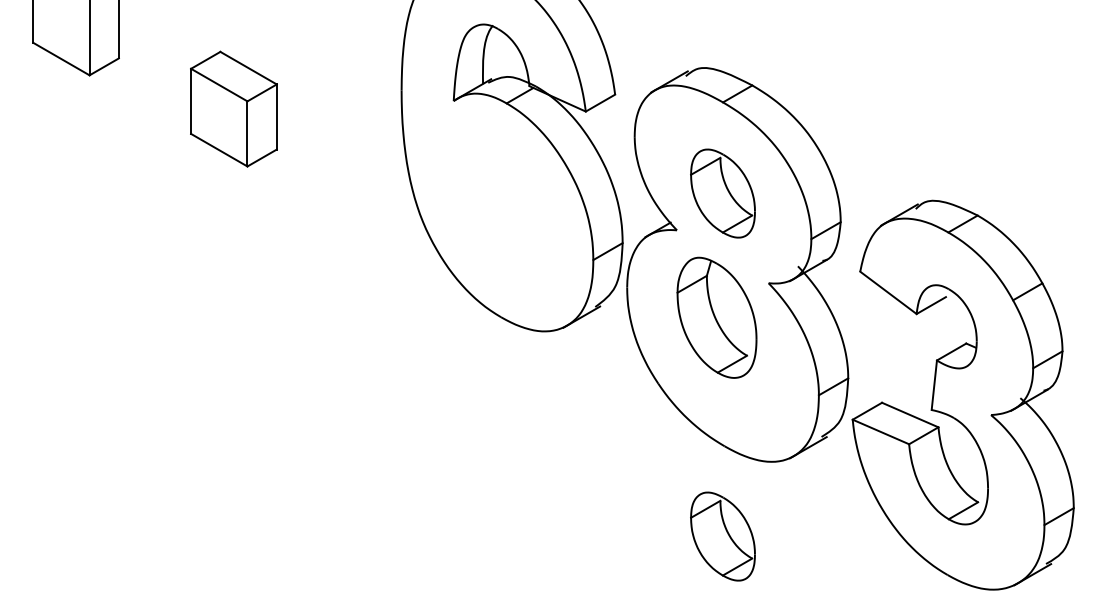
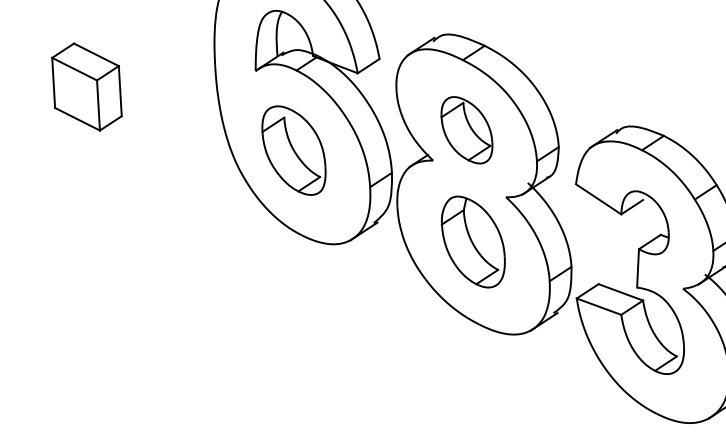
part: (497, 206) -> (294, 150), added
part: (716, 317) -> (473, 241), moved
part: (722, 536) -> (481, 394), removed

